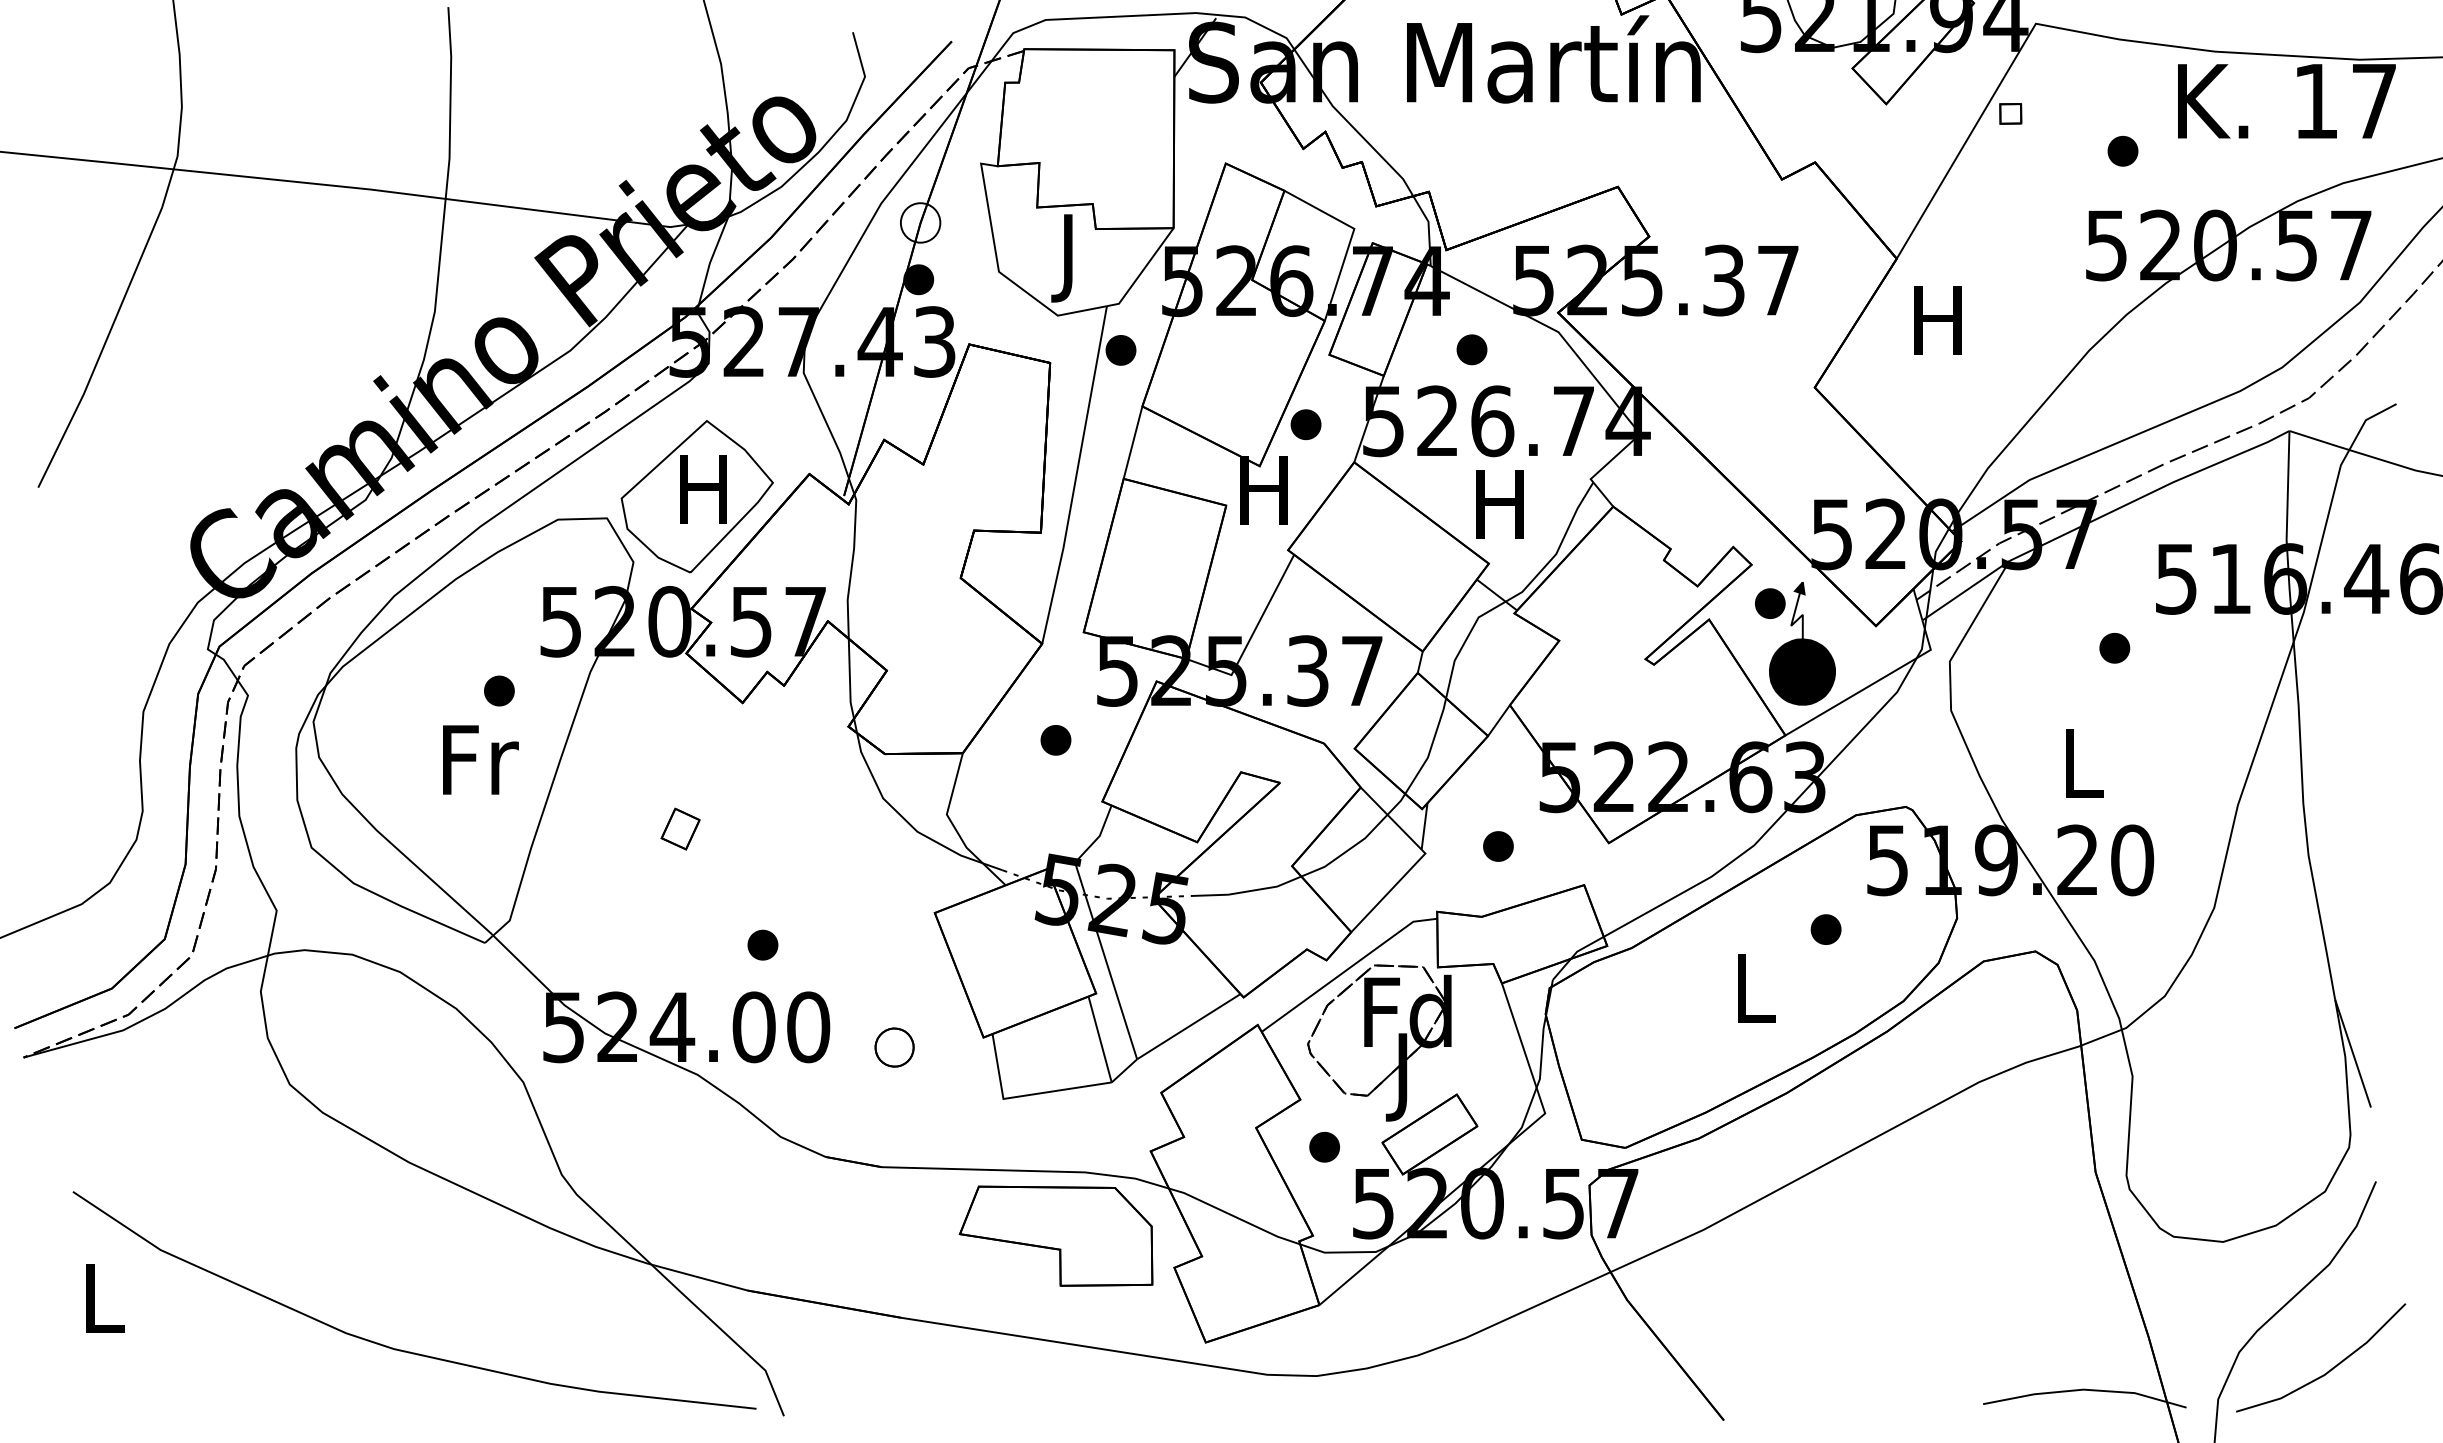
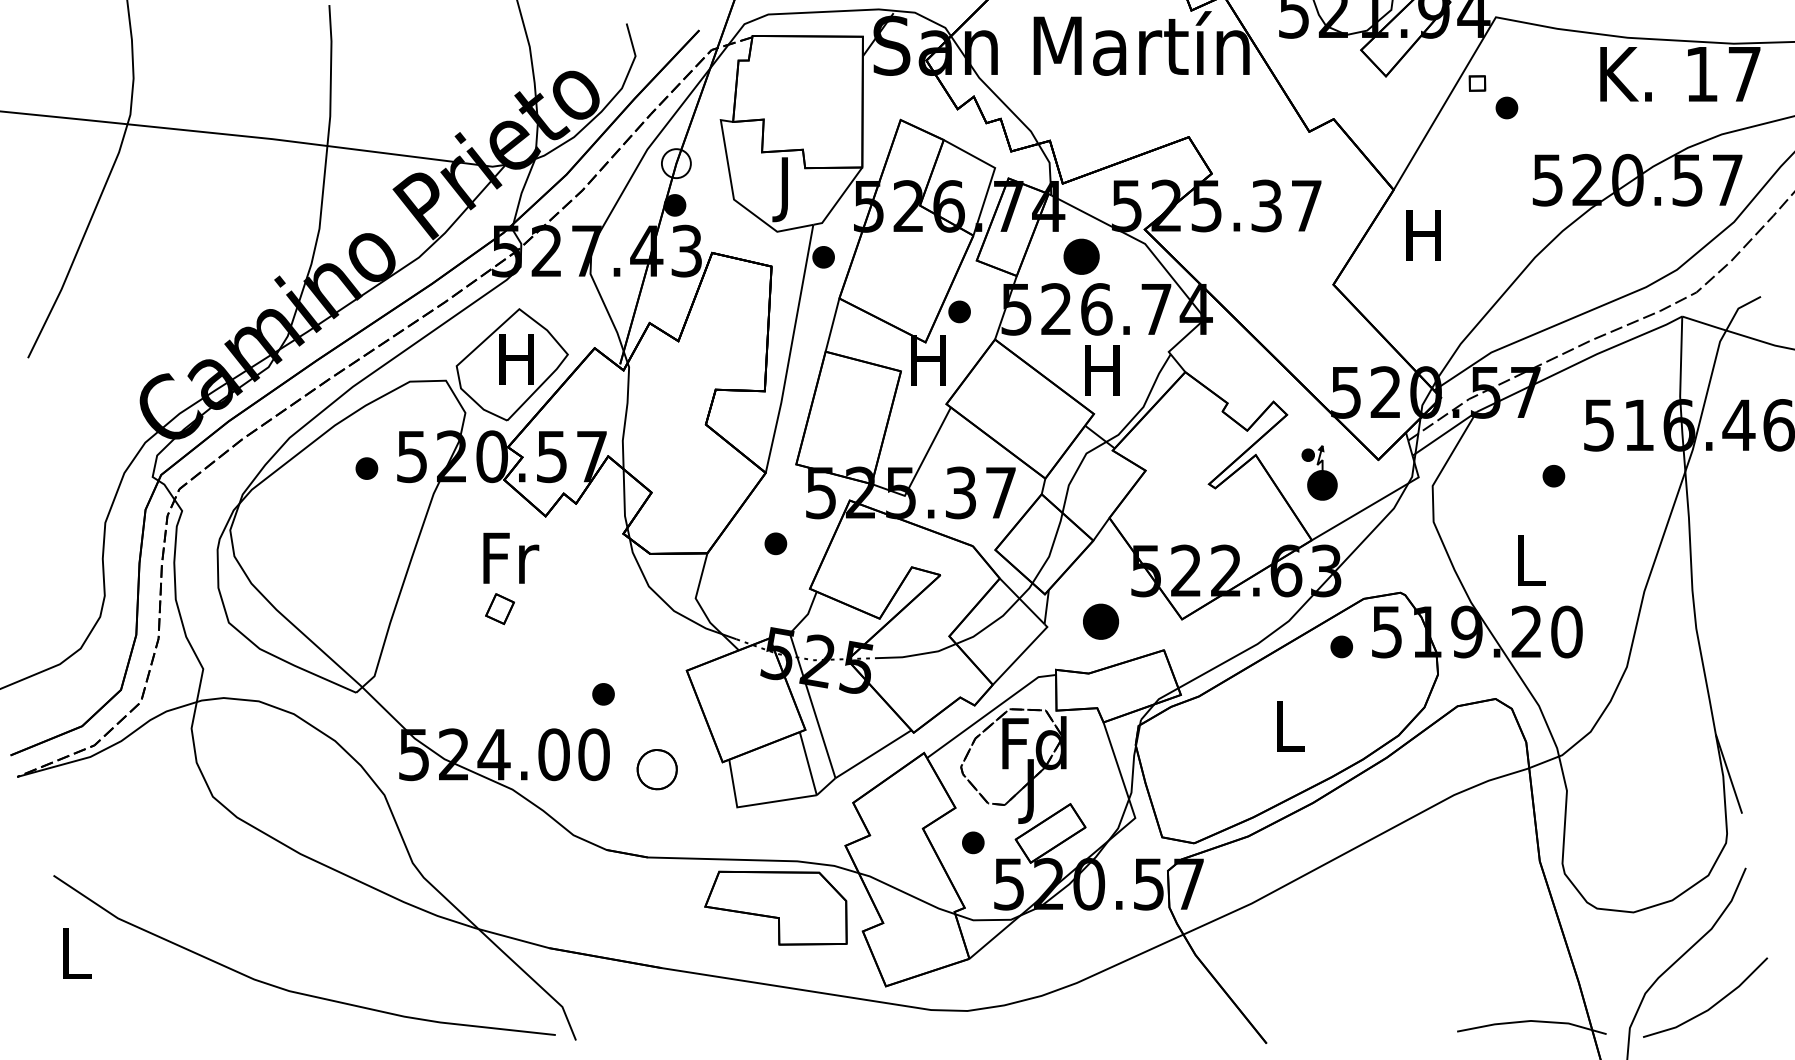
part: (2122, 150) -> (1506, 107), moved
part: (1471, 349) -> (1081, 256), size x1.6
part: (1795, 643) -> (1319, 472), size x0.6
part: (498, 690) -> (366, 468), moved
text: (481, 758) -> (511, 557), moved
part: (1497, 846) -> (1100, 621), size x1.6
part: (1825, 929) -> (1341, 646), moved
part: (762, 945) -> (603, 694), moved
part: (894, 1047) -> (657, 769), size x1.4

